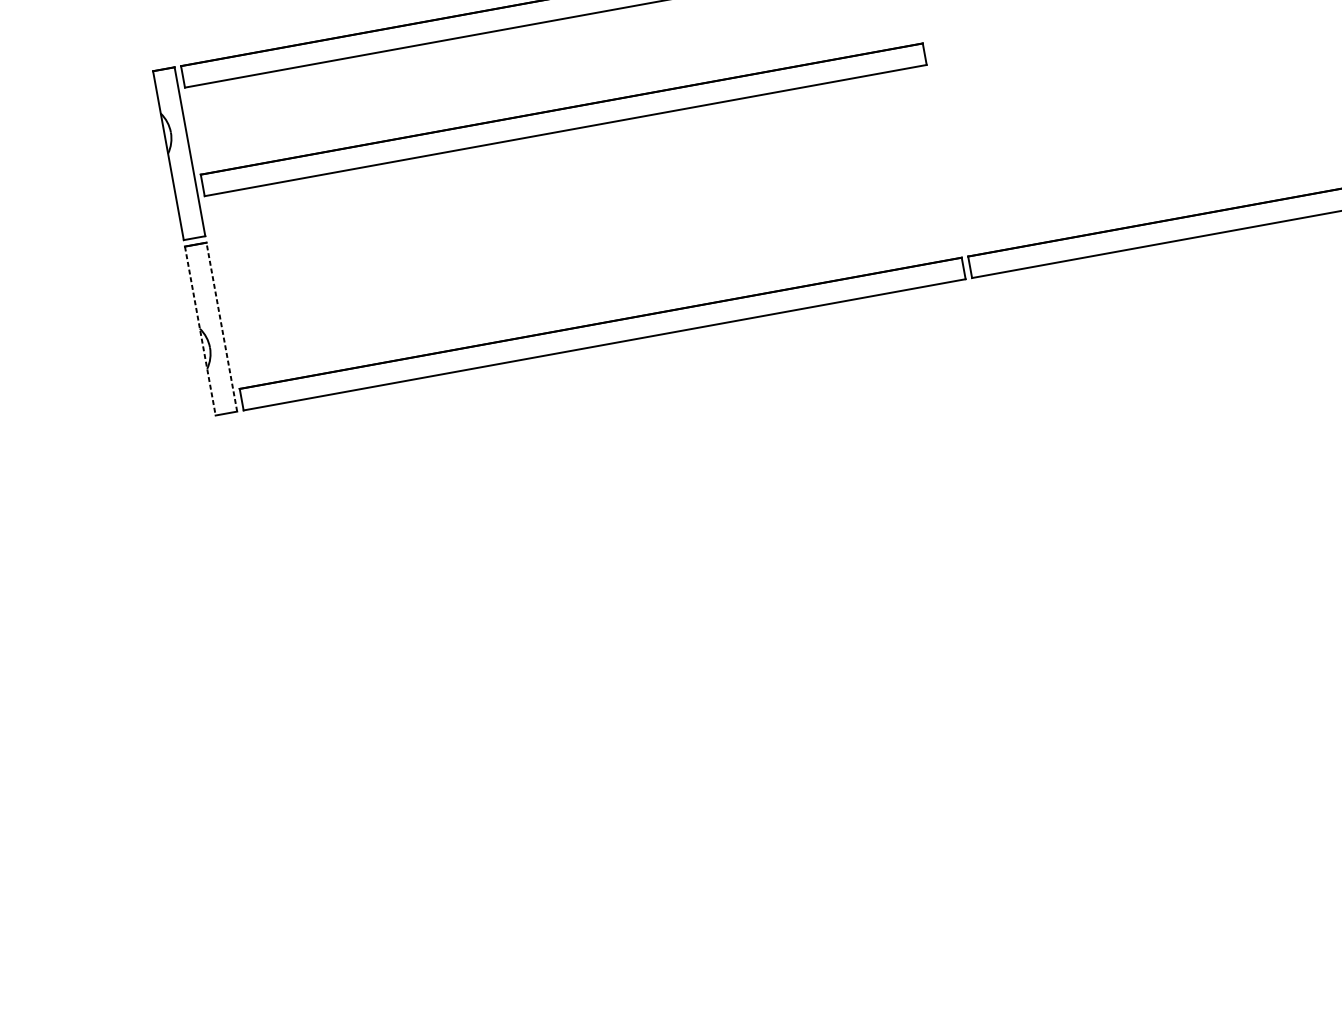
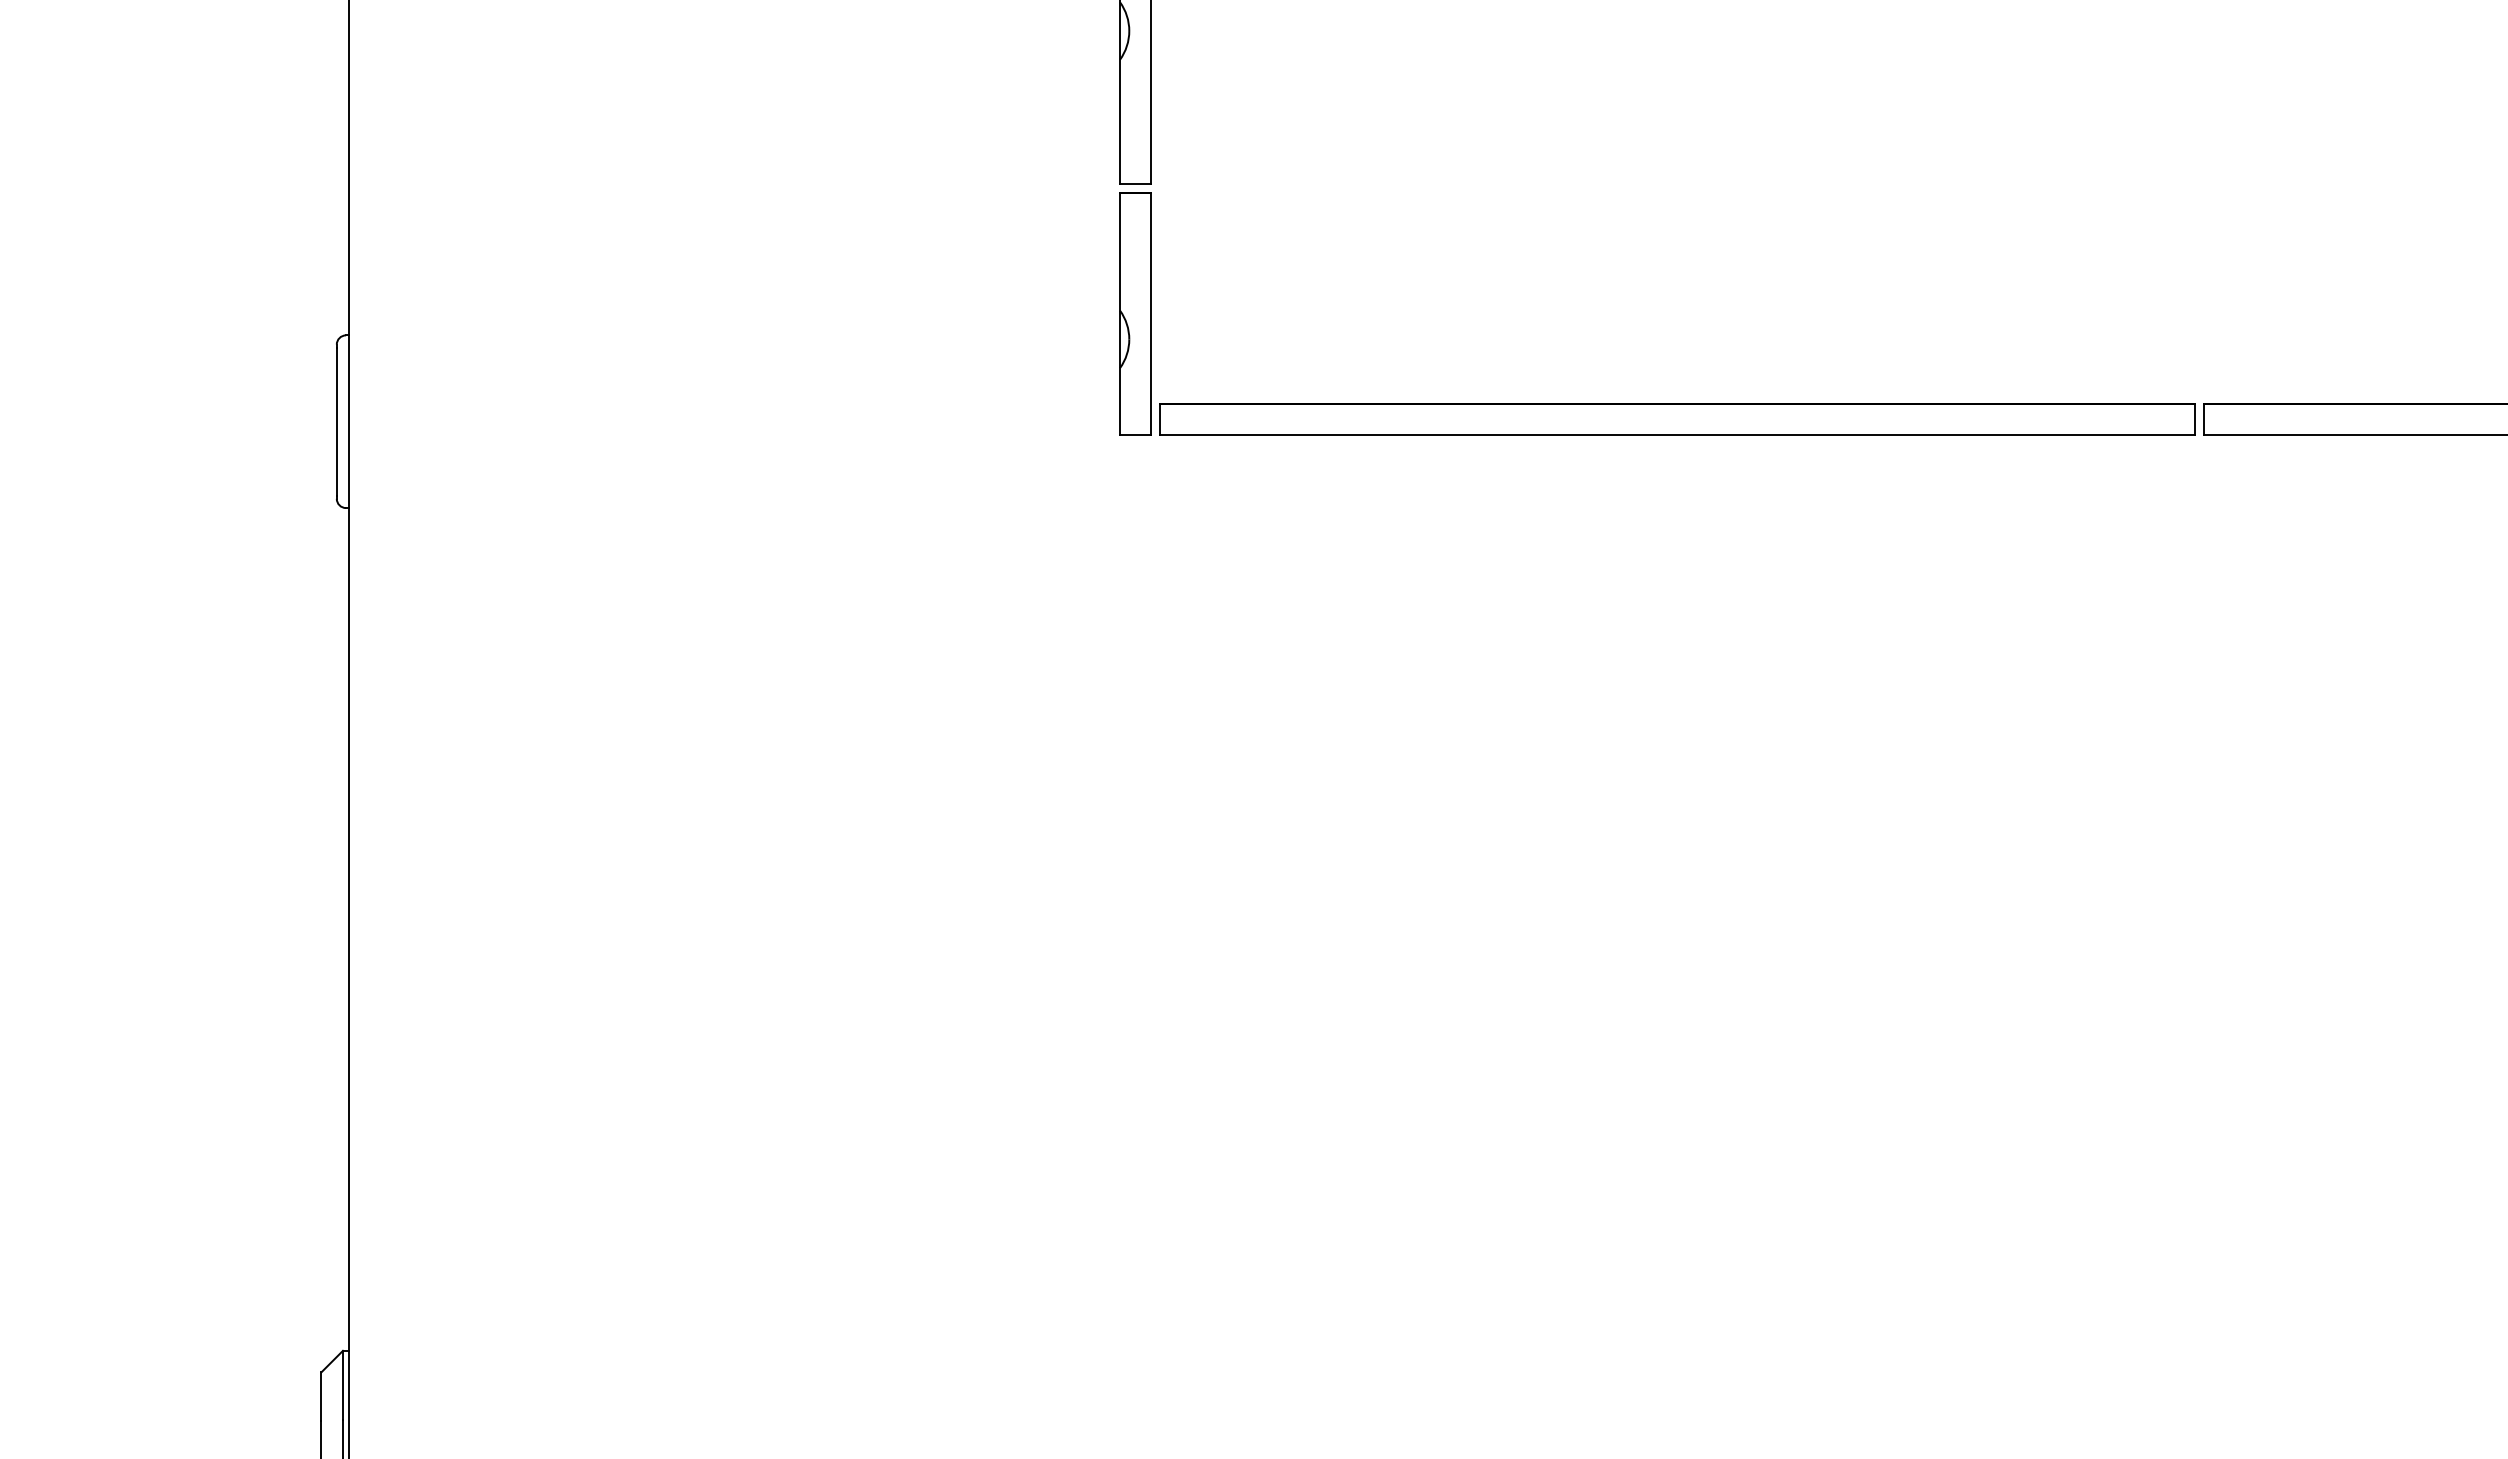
part: (563, 119) -> (1677, 112), removed
line: (221, 326) -> (1150, 313), dashed -> solid
line: (200, 331) -> (1120, 314), dashed -> solid

